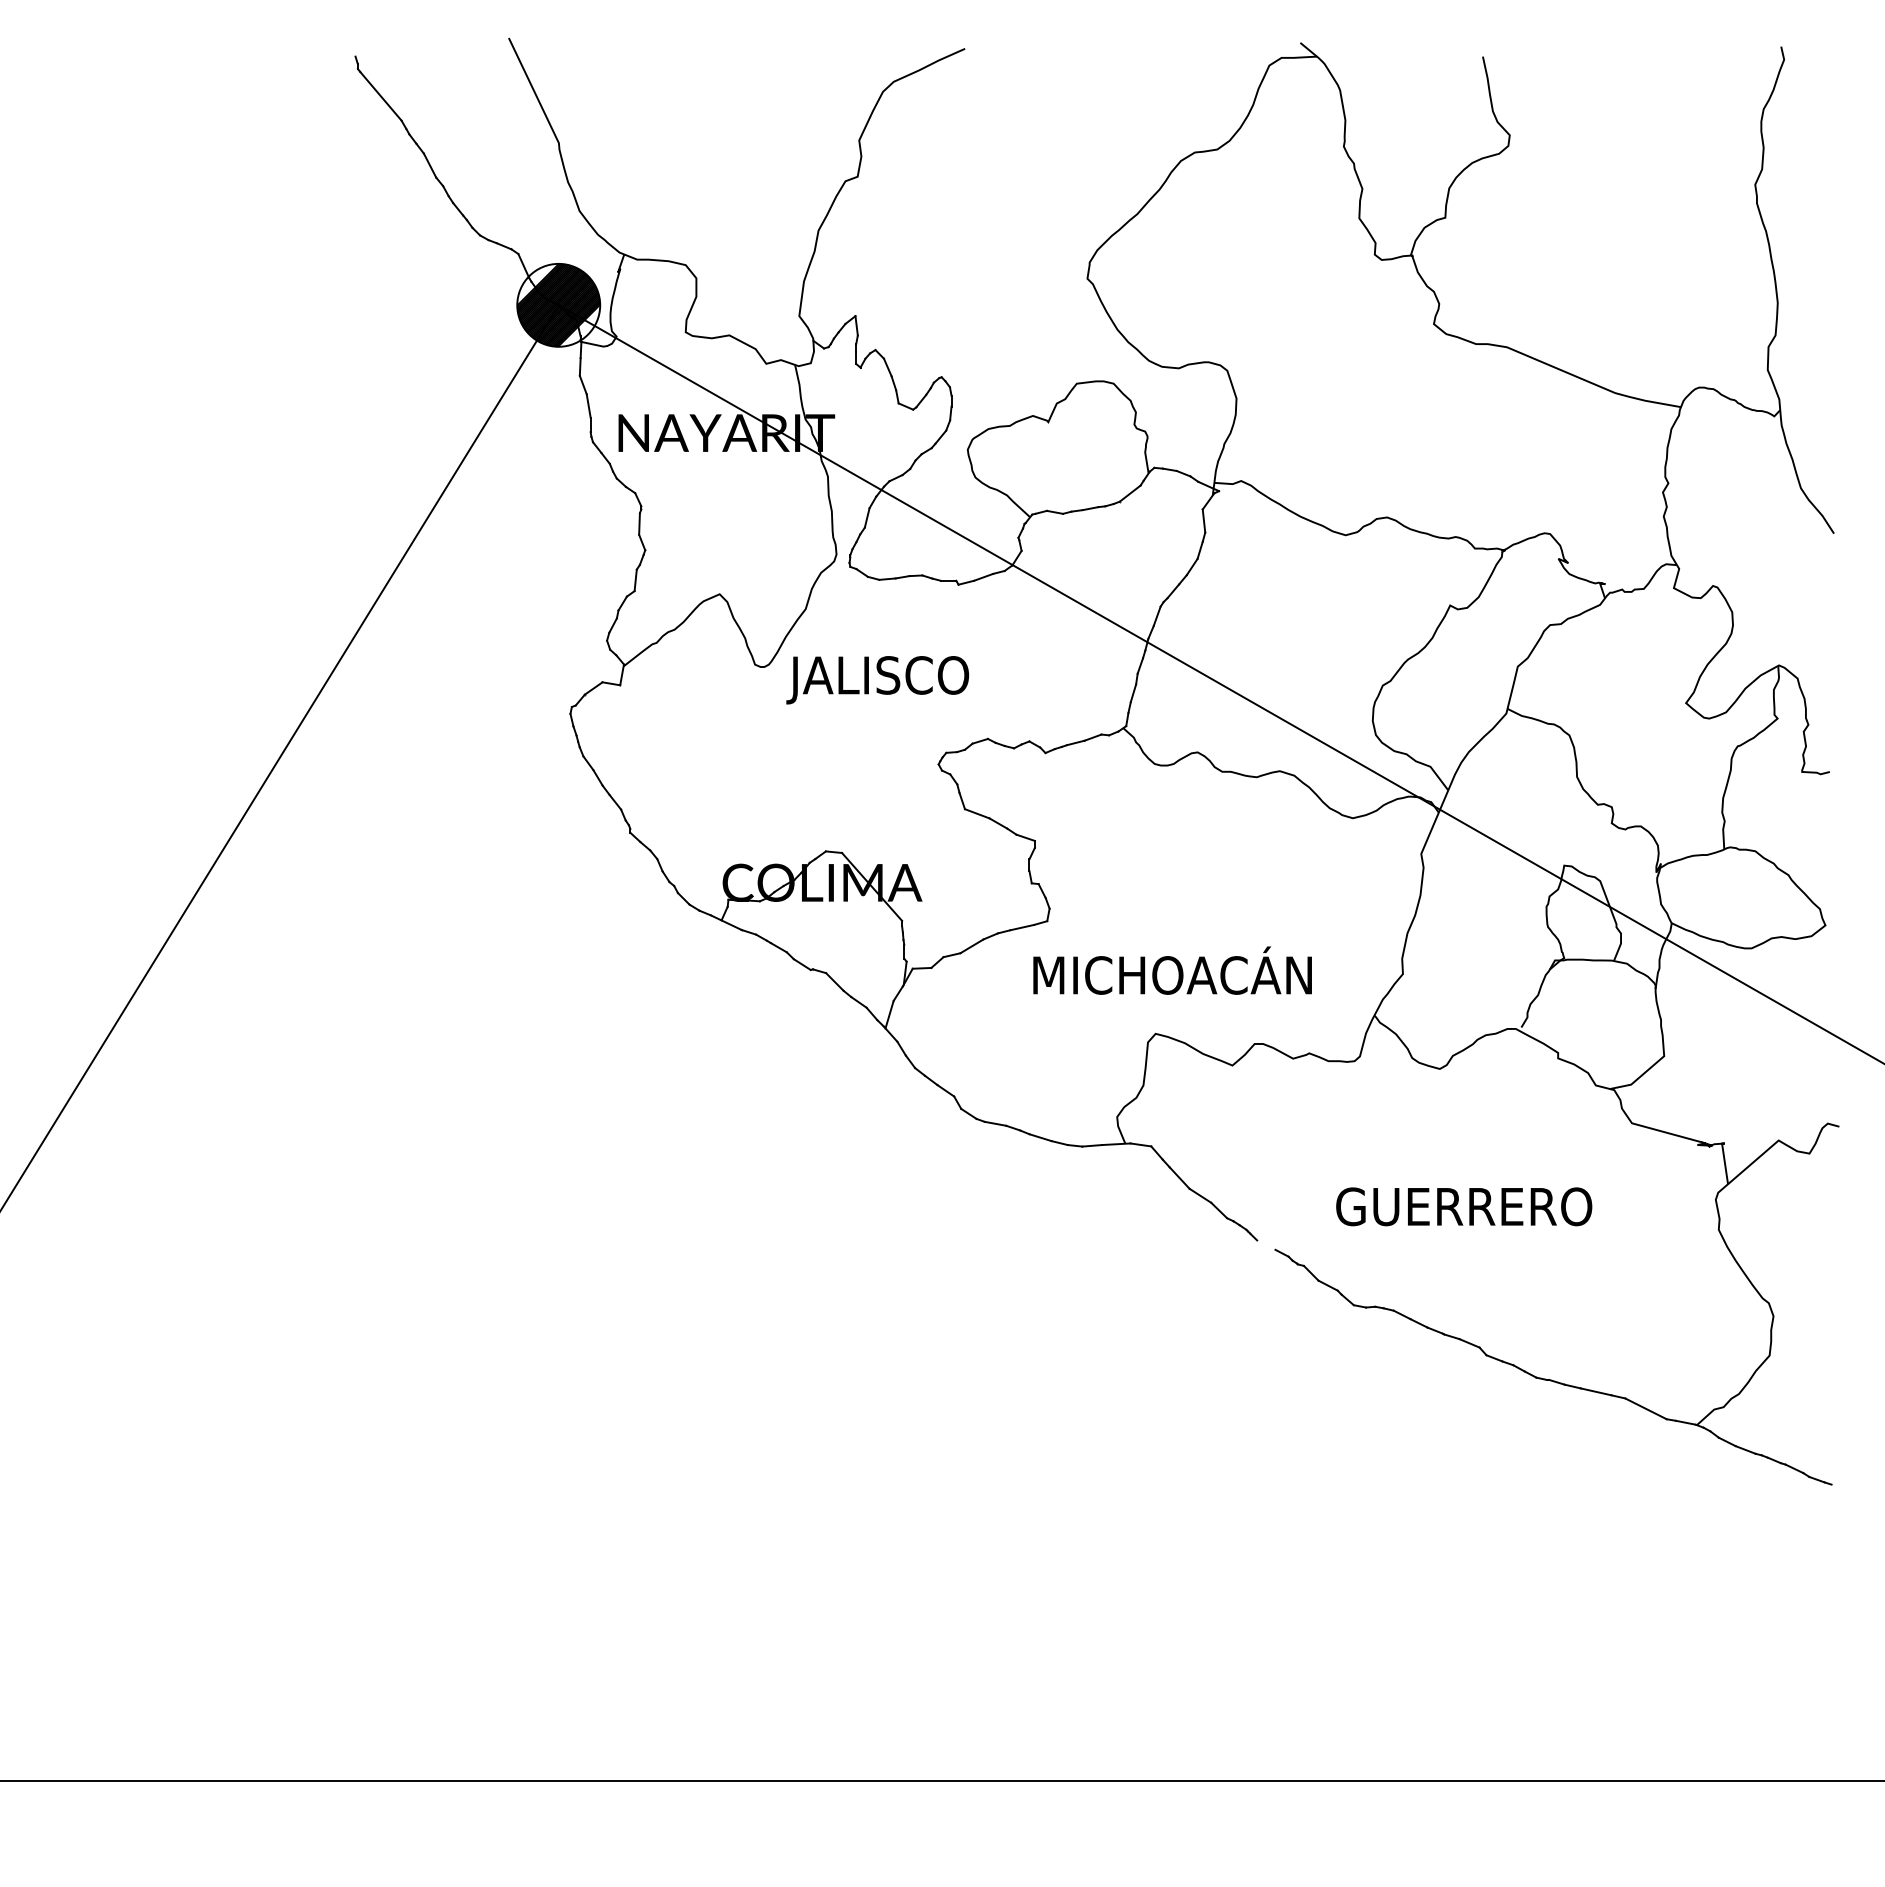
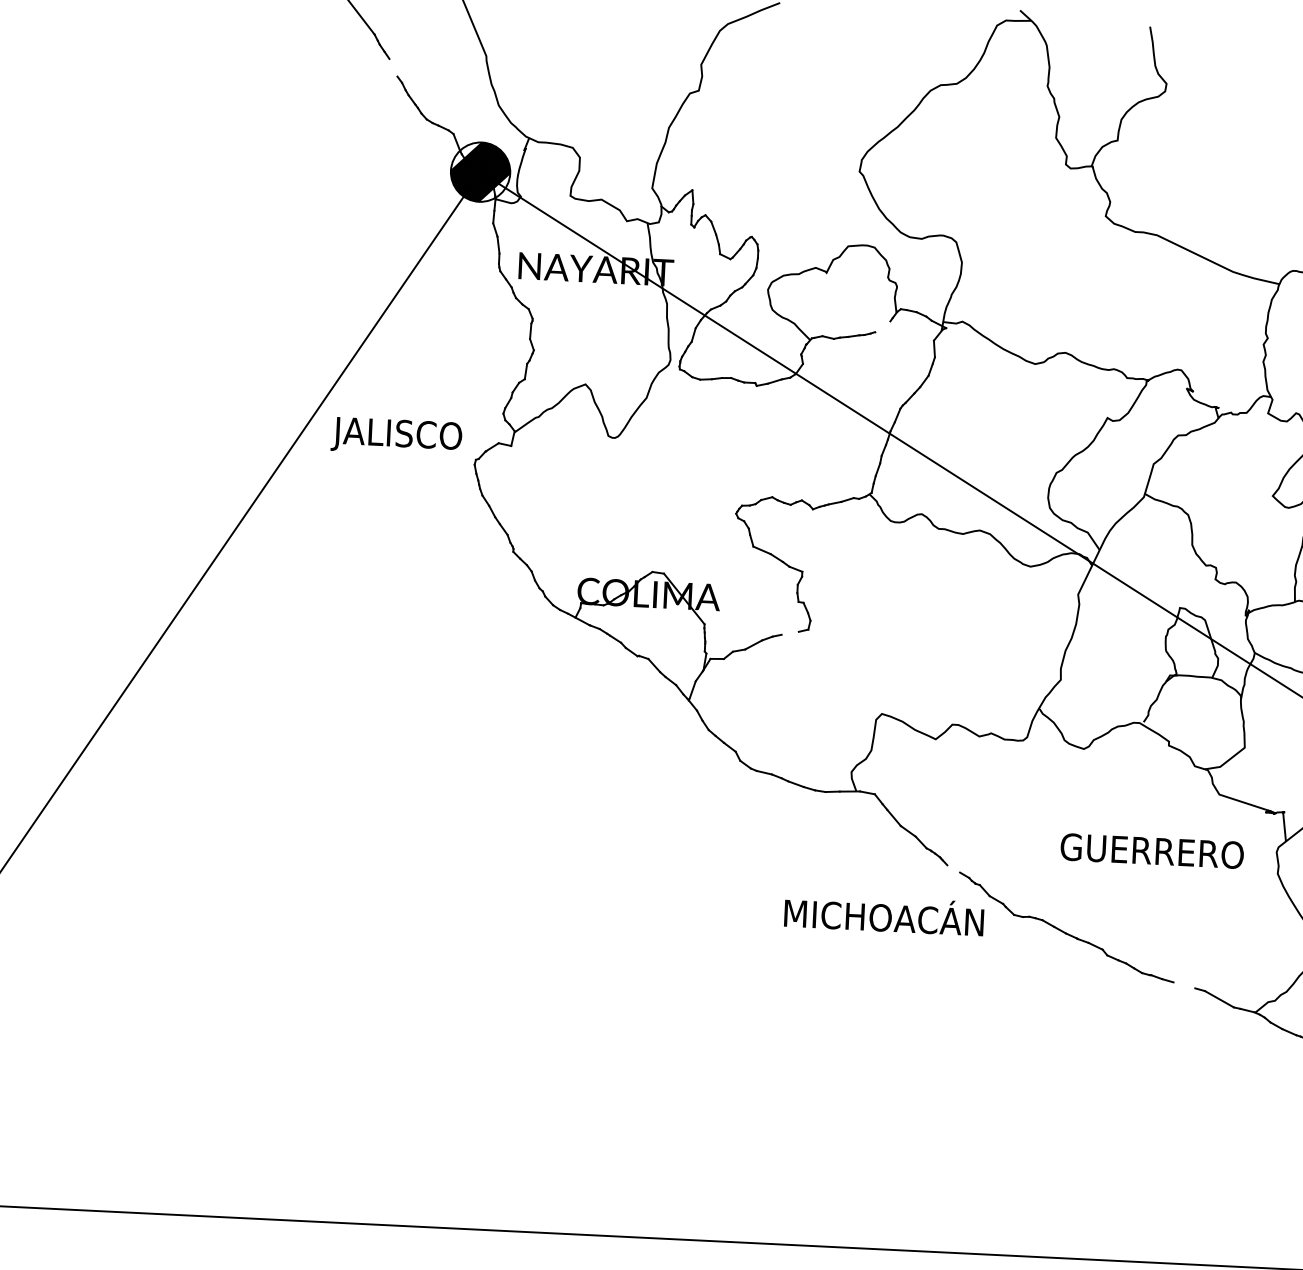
line: (429, 165) -> (393, 67), removed
line: (1129, 493) -> (882, 326), removed
text: (877, 680) -> (396, 436), moved
line: (1022, 927) -> (790, 633), removed
text: (1172, 970) -> (884, 914), moved
text: (1464, 1206) -> (1152, 850), moved
line: (1595, 1391) -> (1183, 985), removed

